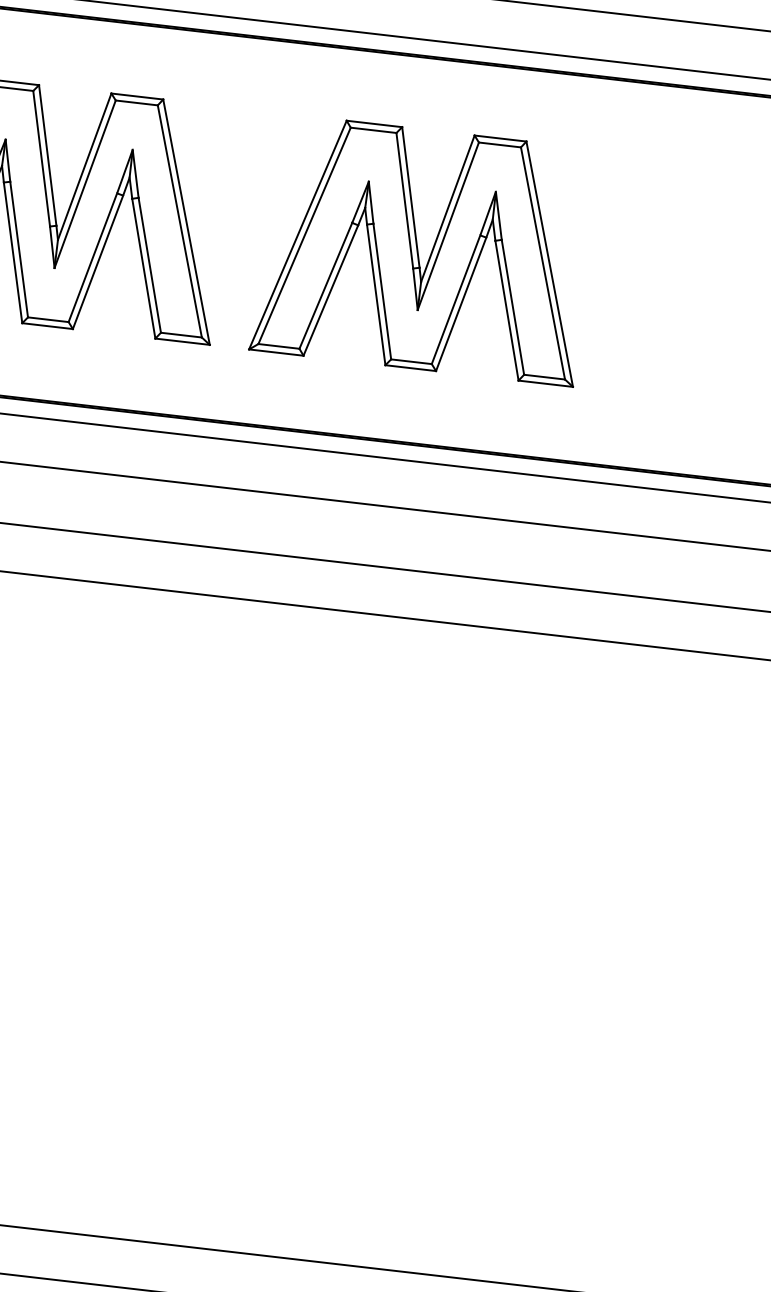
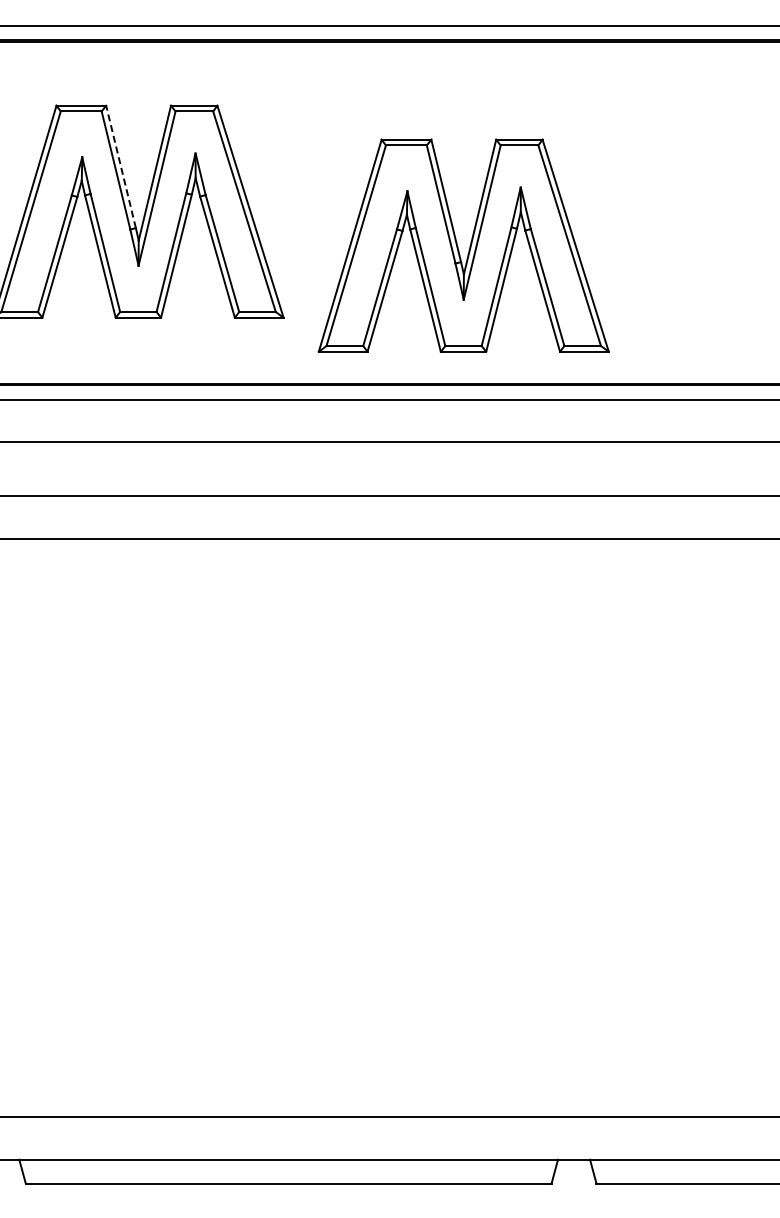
line: (47, 154) -> (120, 166), solid -> dashed
part: (424, 249) -> (463, 245), moved

